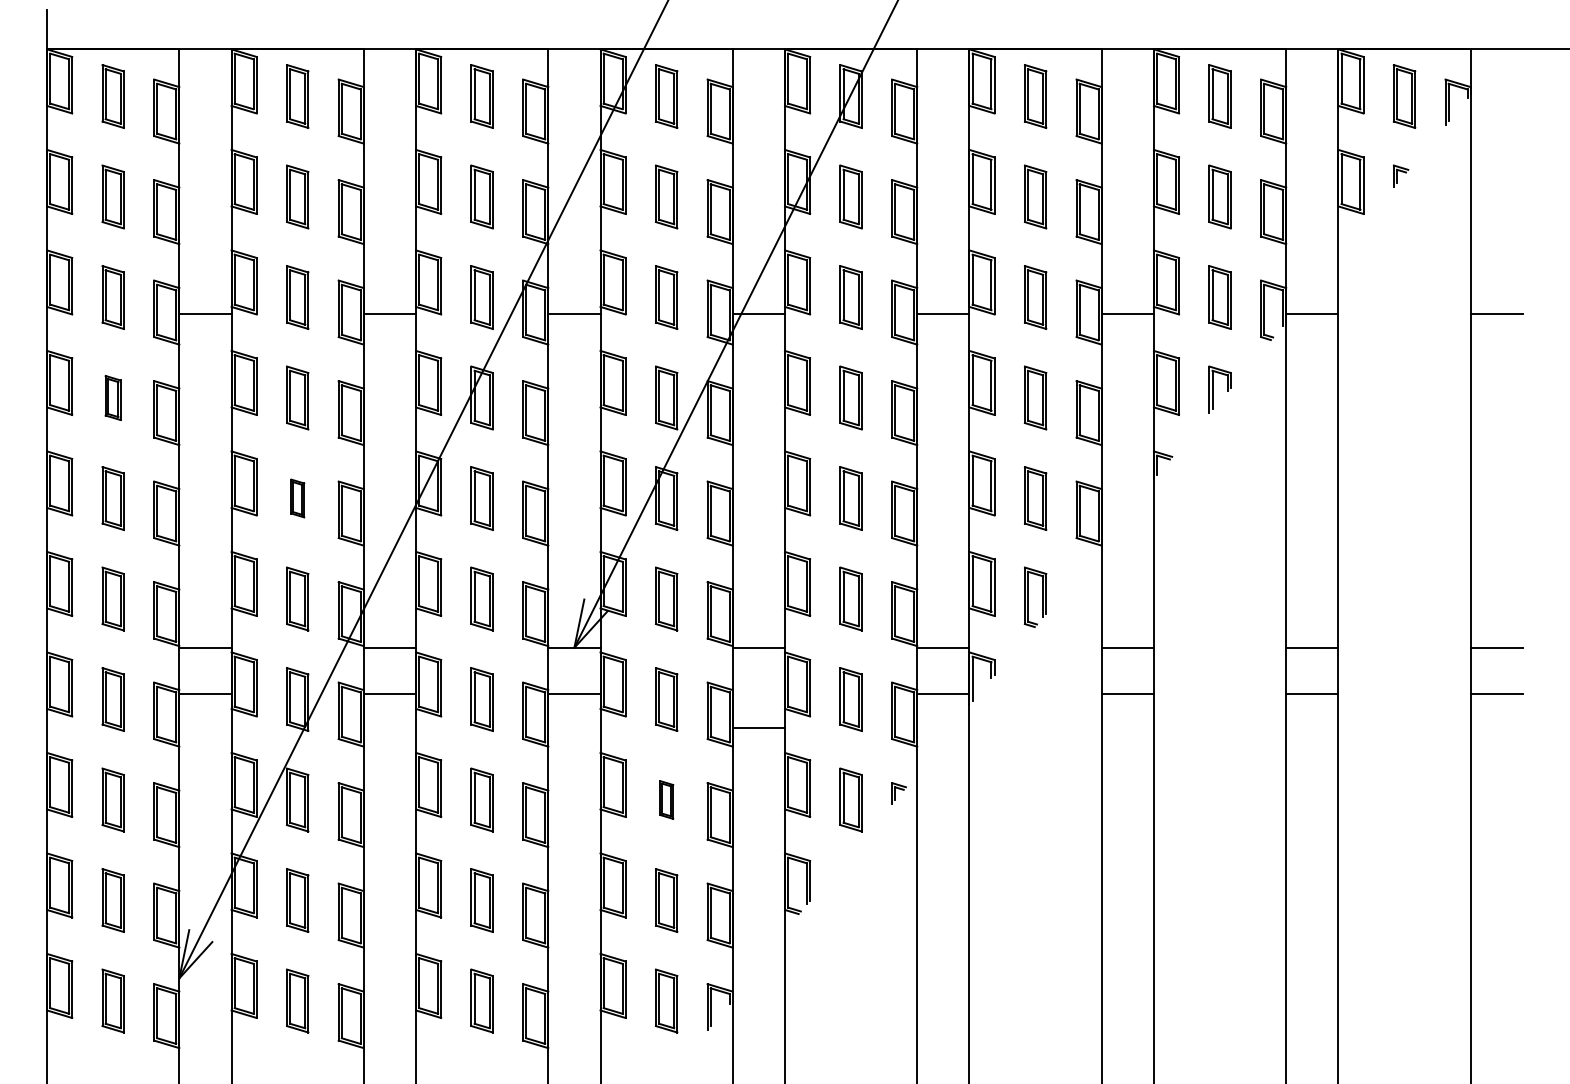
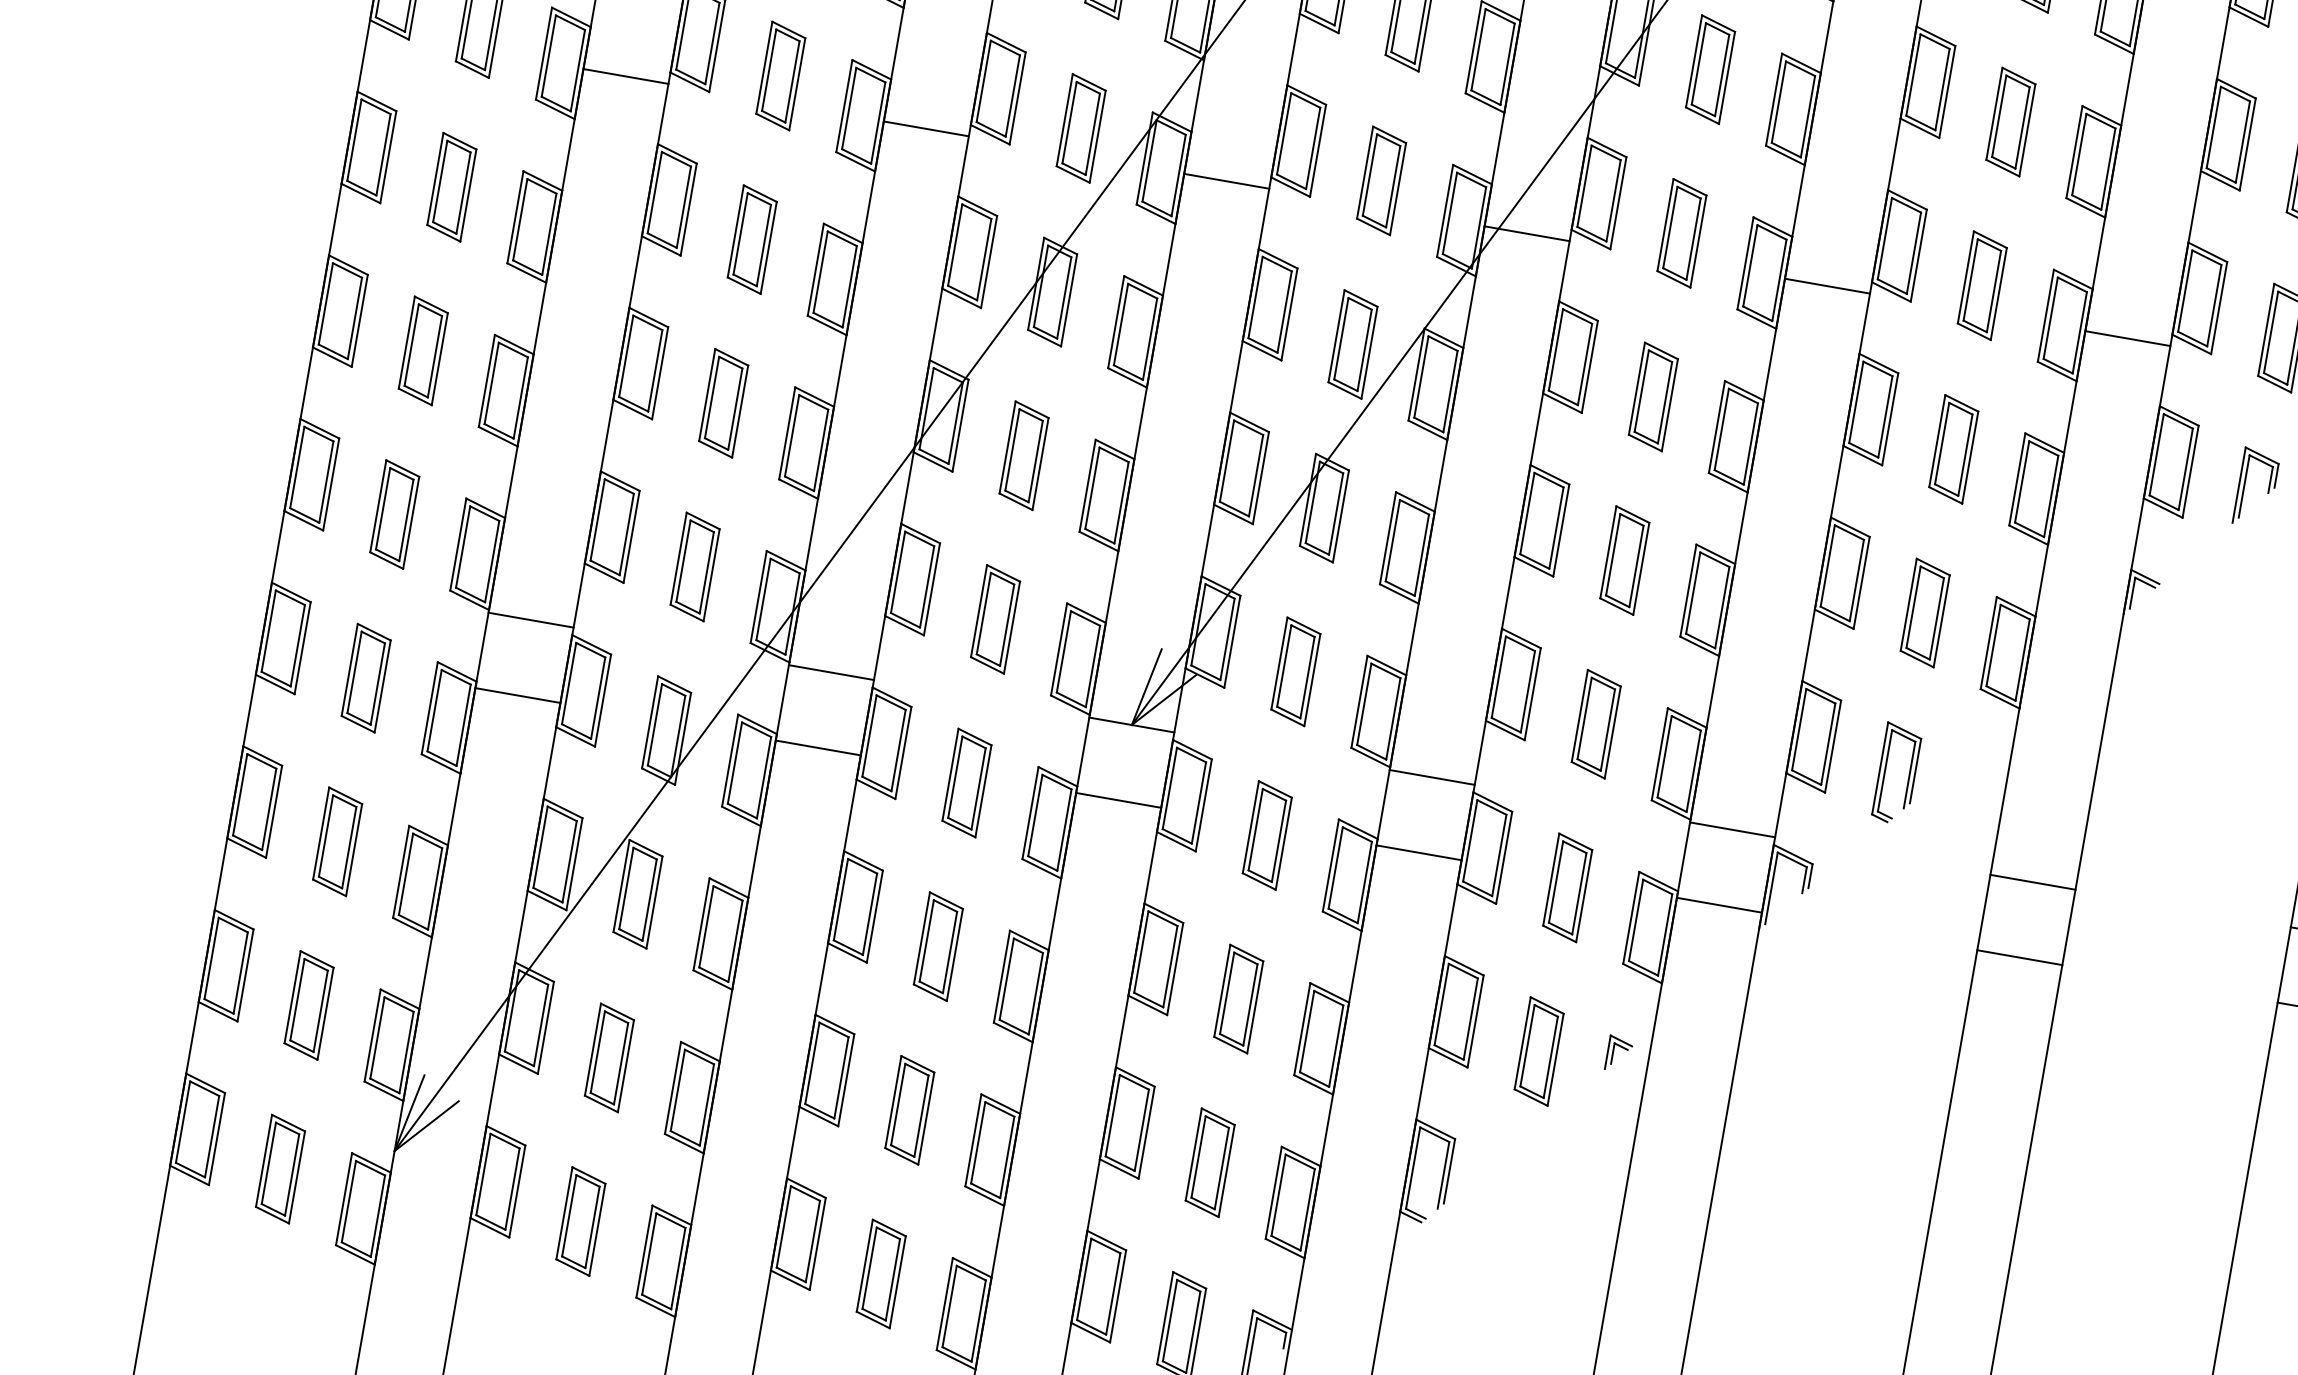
part: (112, 397) -> (450, 186), size x1.43
part: (297, 498) -> (723, 403), size x1.67
line: (758, 728) -> (1418, 853), moved
part: (666, 799) -> (1238, 998), size x1.67

